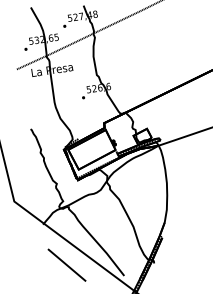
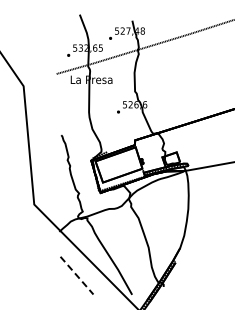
line: (67, 266) -> (77, 276), solid -> dashed

